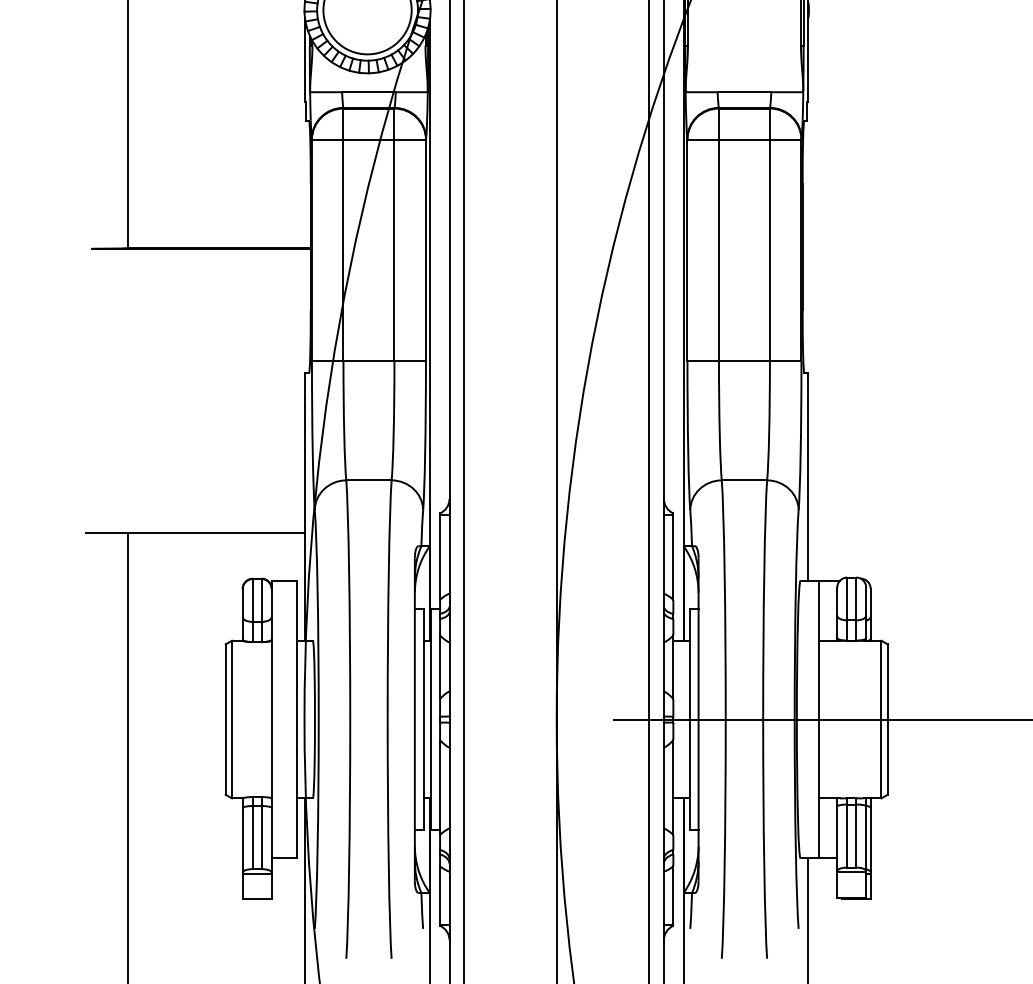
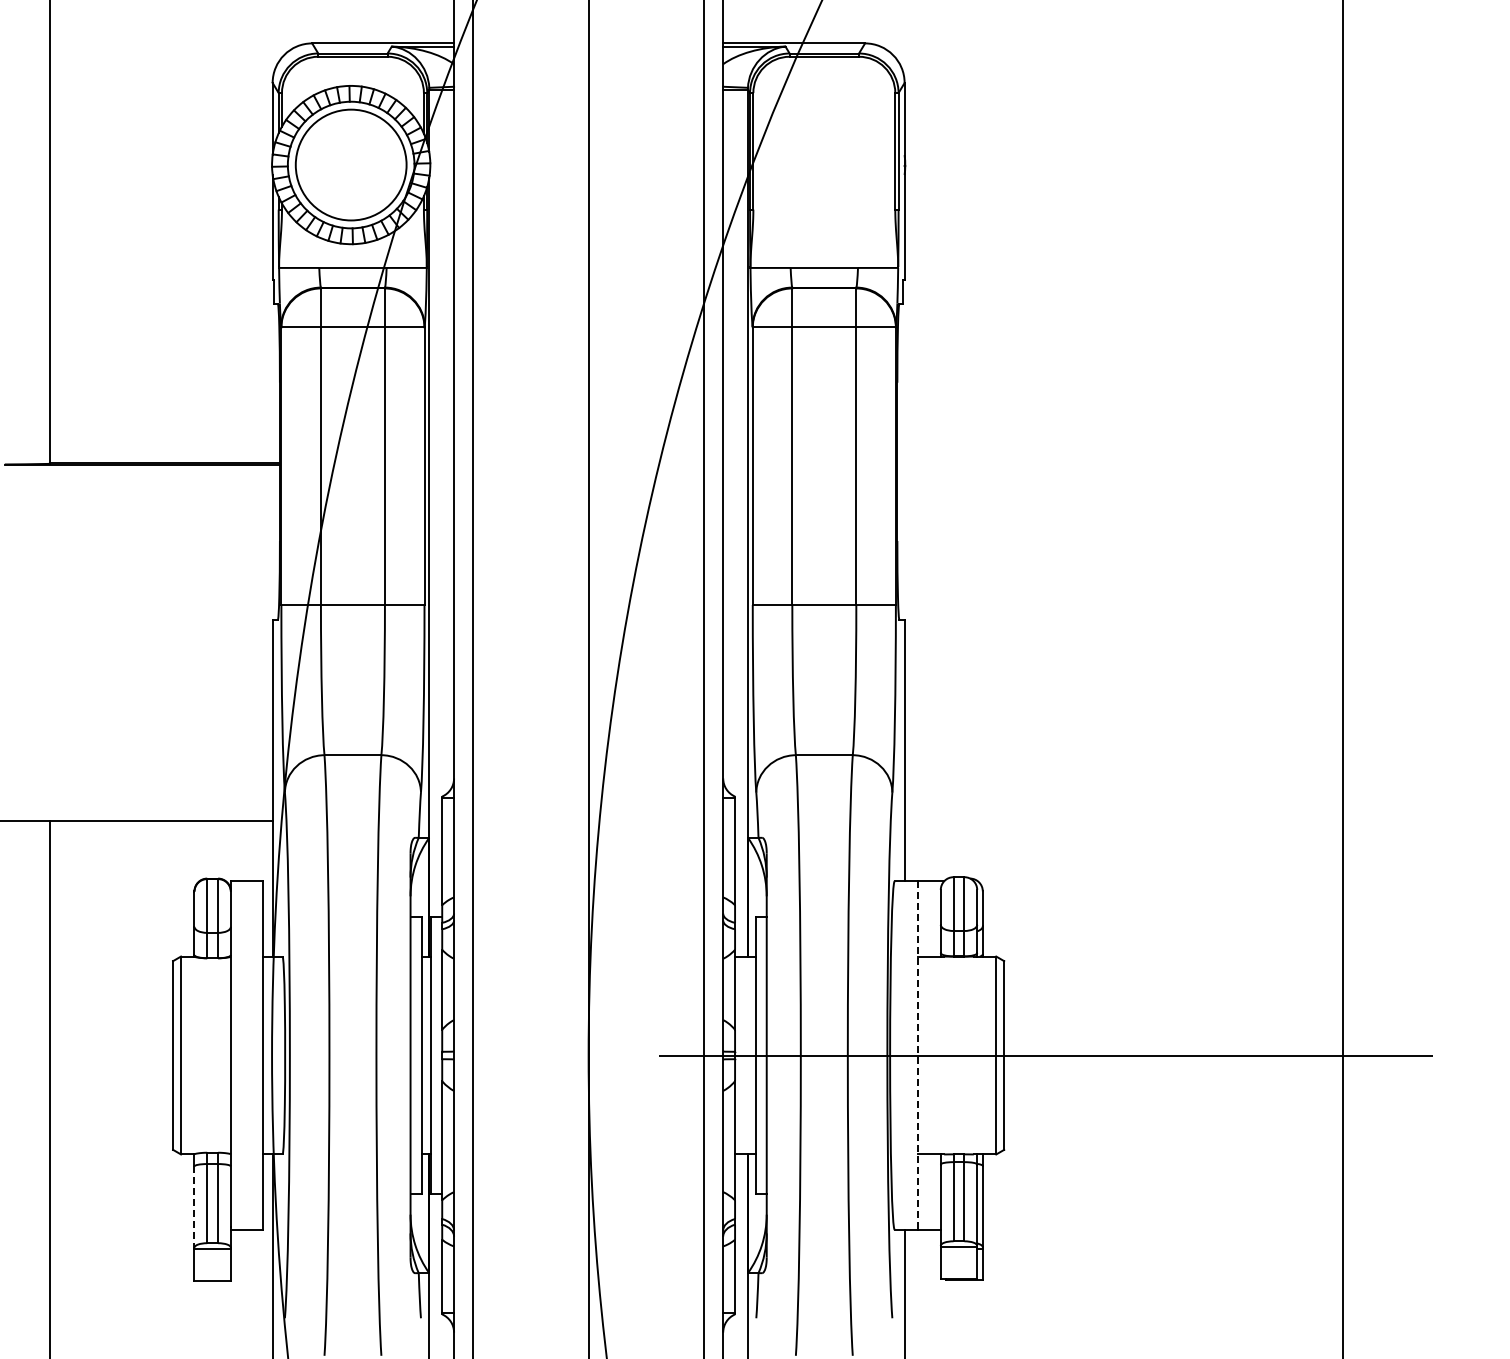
line: (818, 720) -> (917, 1056), solid -> dashed
line: (242, 840) -> (194, 1207), solid -> dashed

